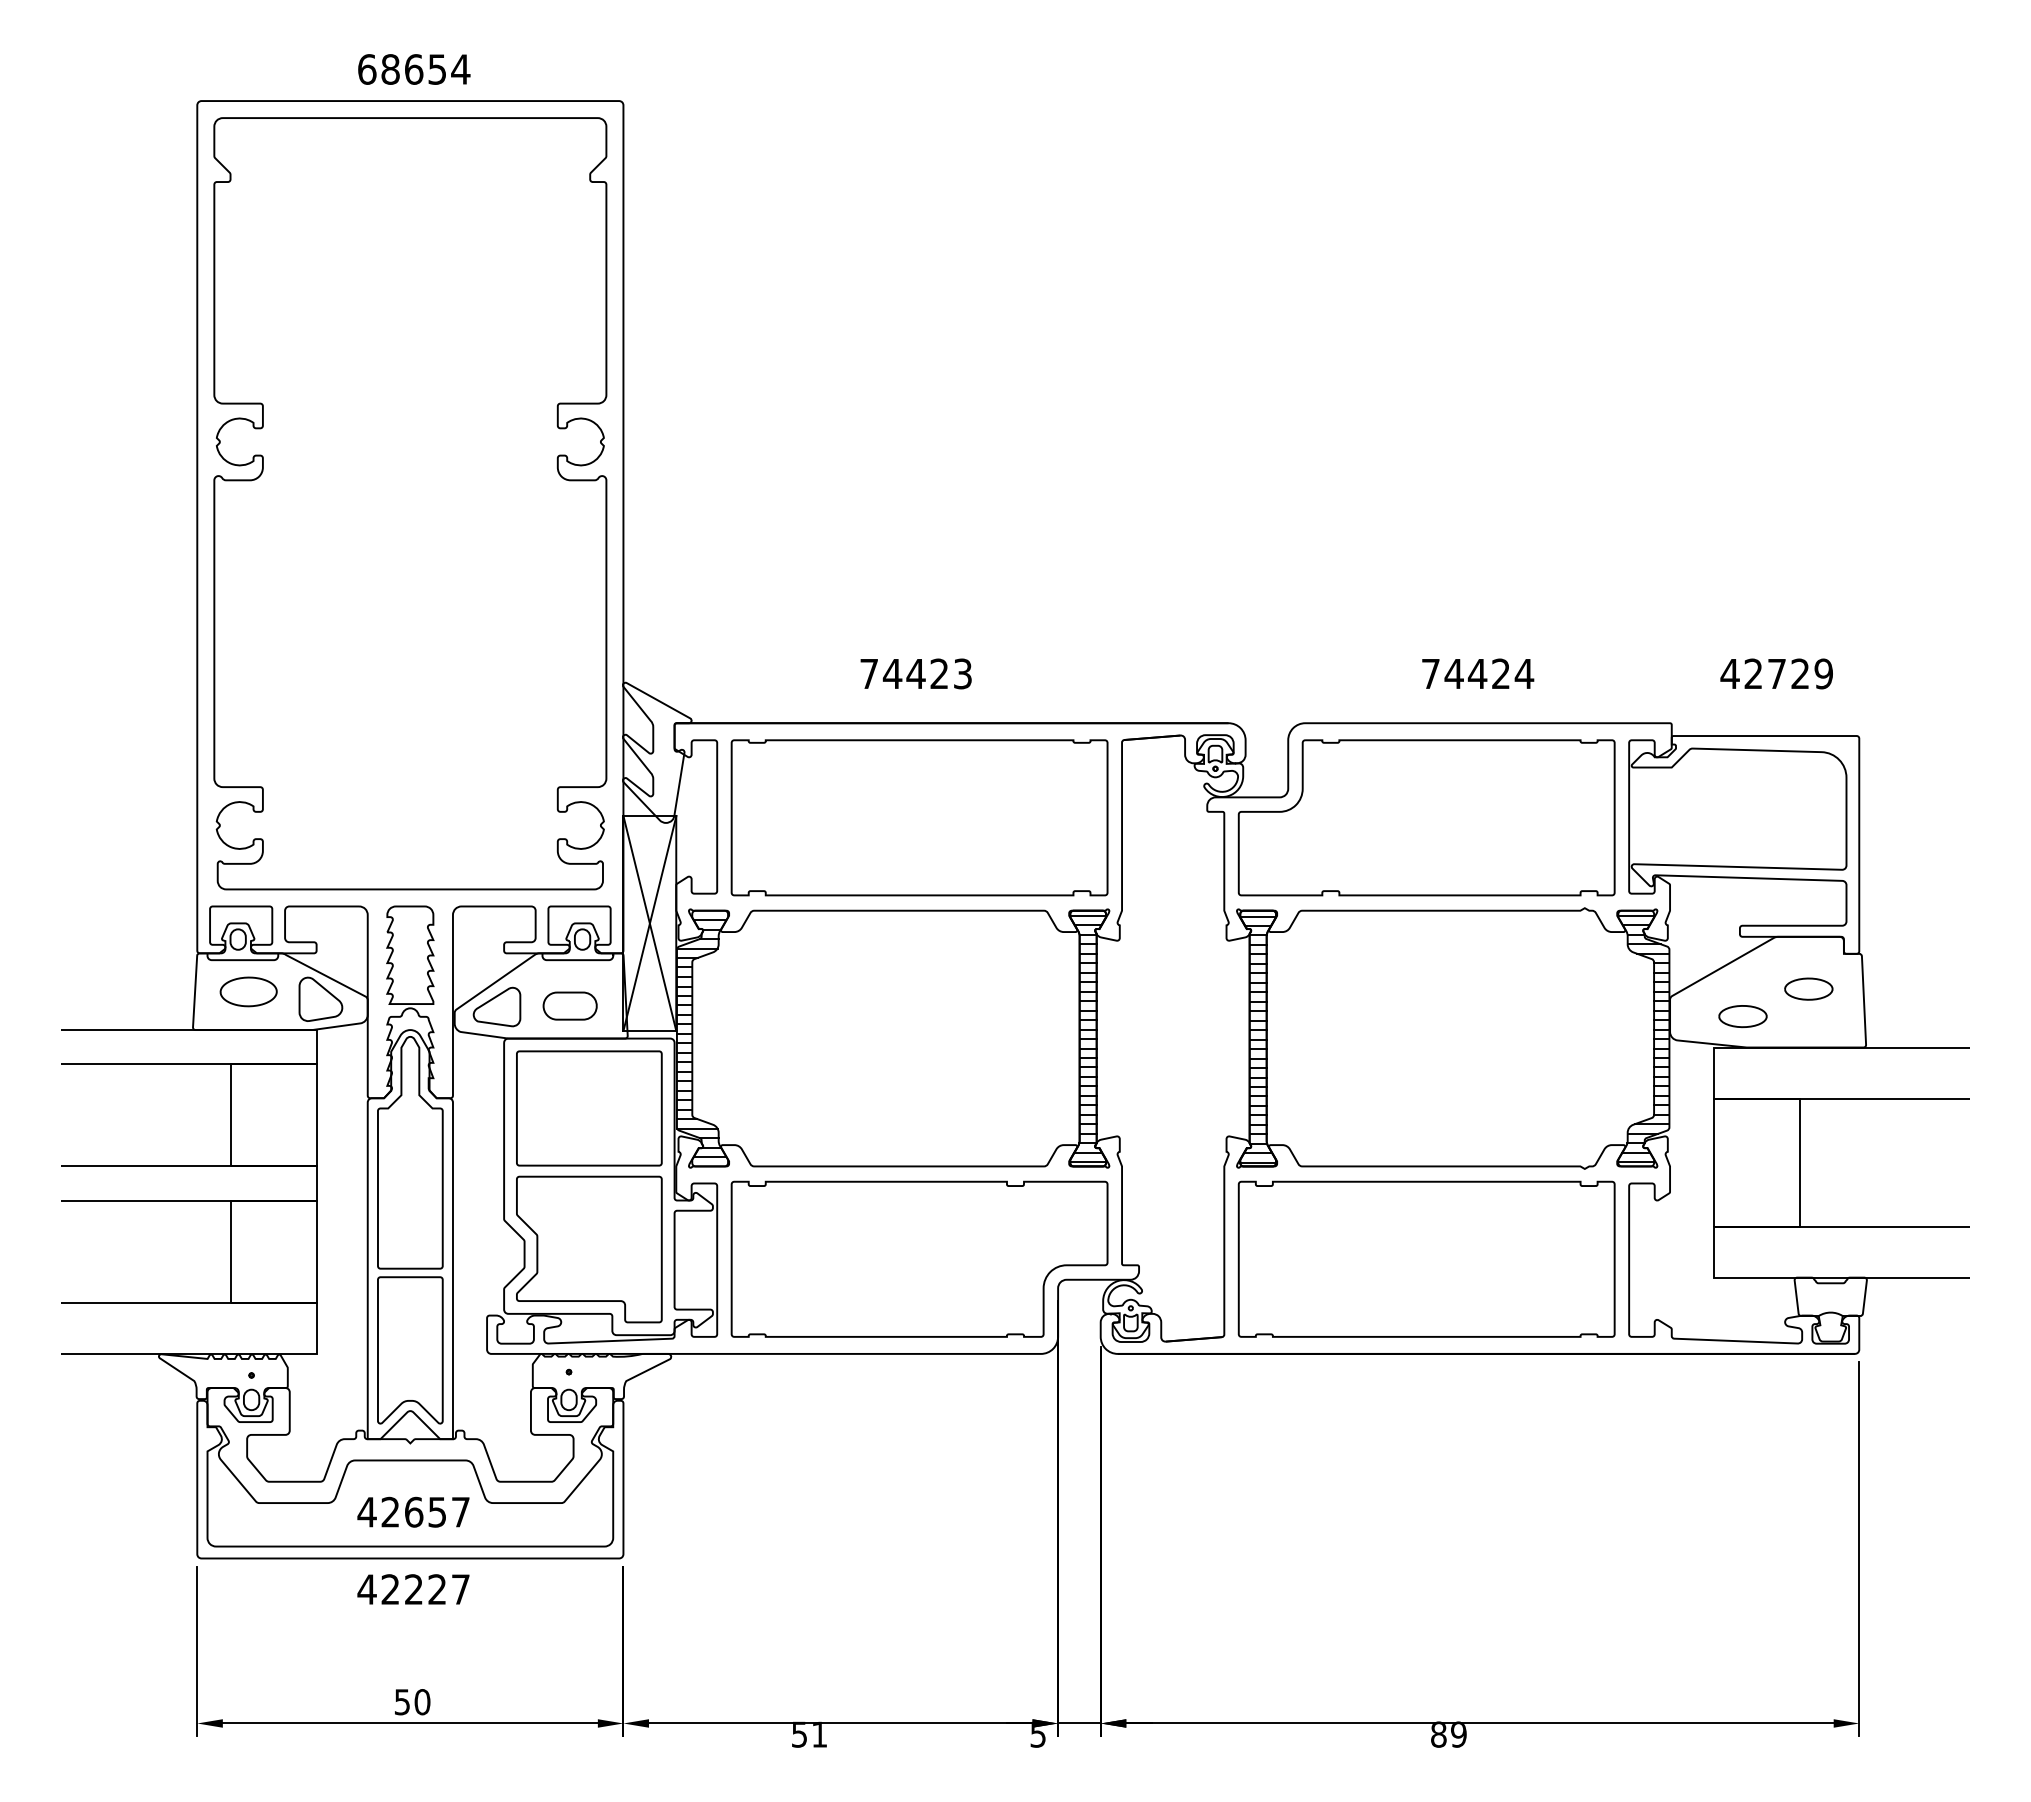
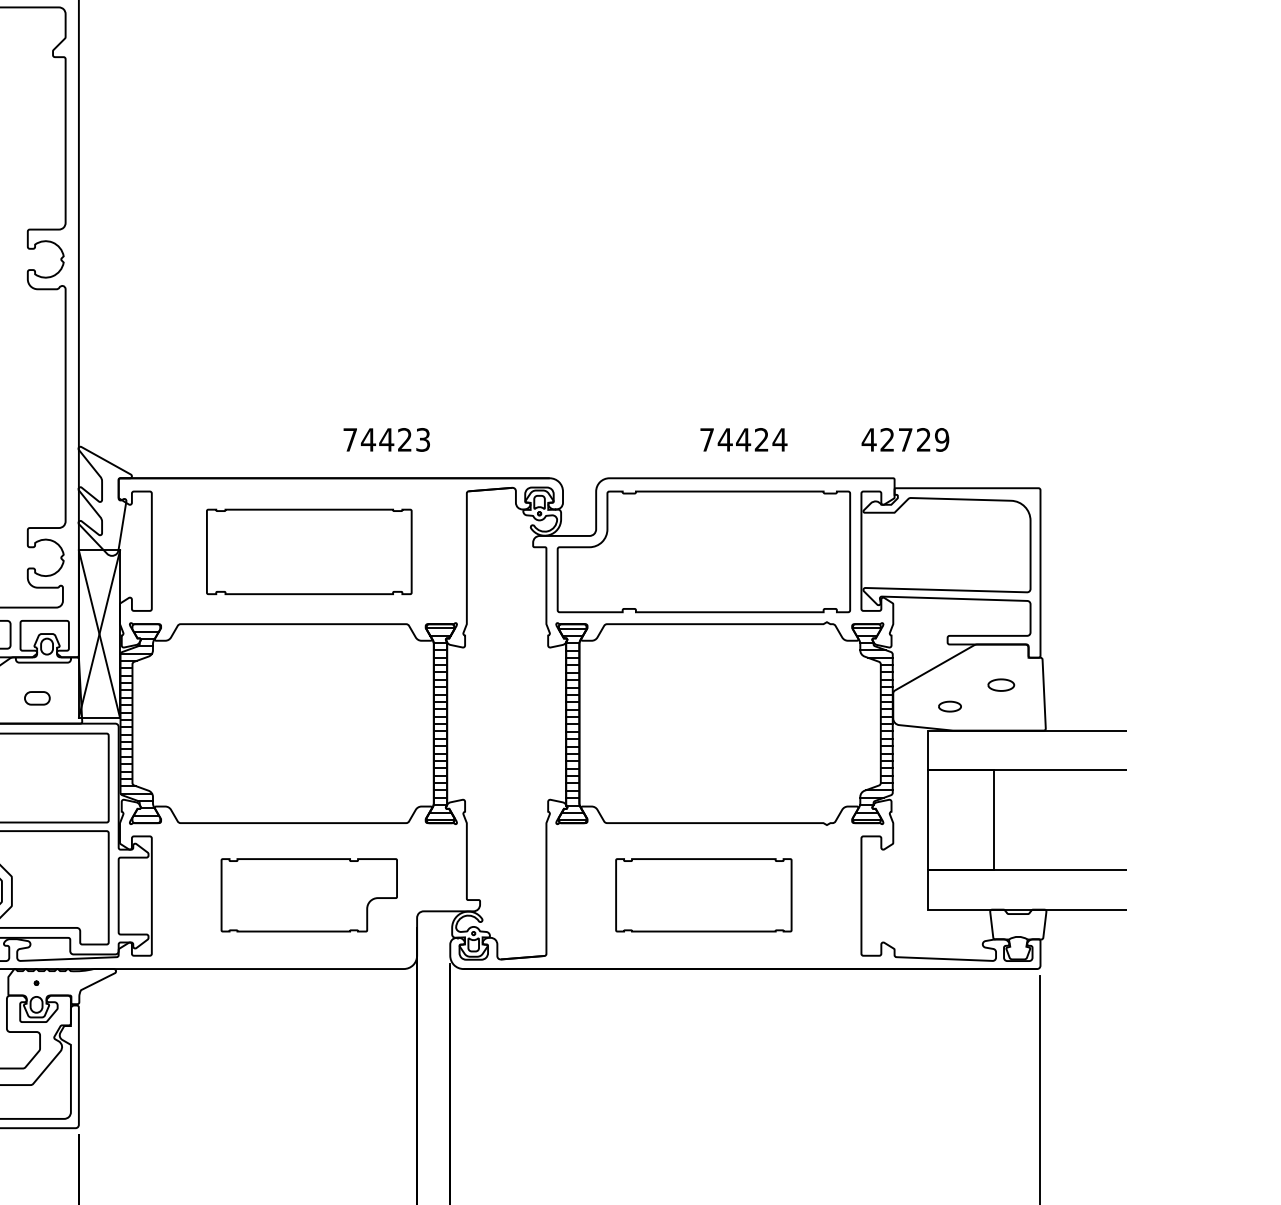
text: (915, 673) -> (386, 439), moved
text: (1776, 673) -> (905, 439), moved
part: (919, 817) -> (309, 551), size x0.7
part: (1808, 988) -> (1000, 684), size x0.7
part: (569, 1005) -> (36, 697), size x0.6
part: (1742, 1016) -> (949, 706), size x0.6
part: (919, 1258) -> (309, 894), size x0.6
part: (1426, 1258) -> (703, 894), size x0.6

